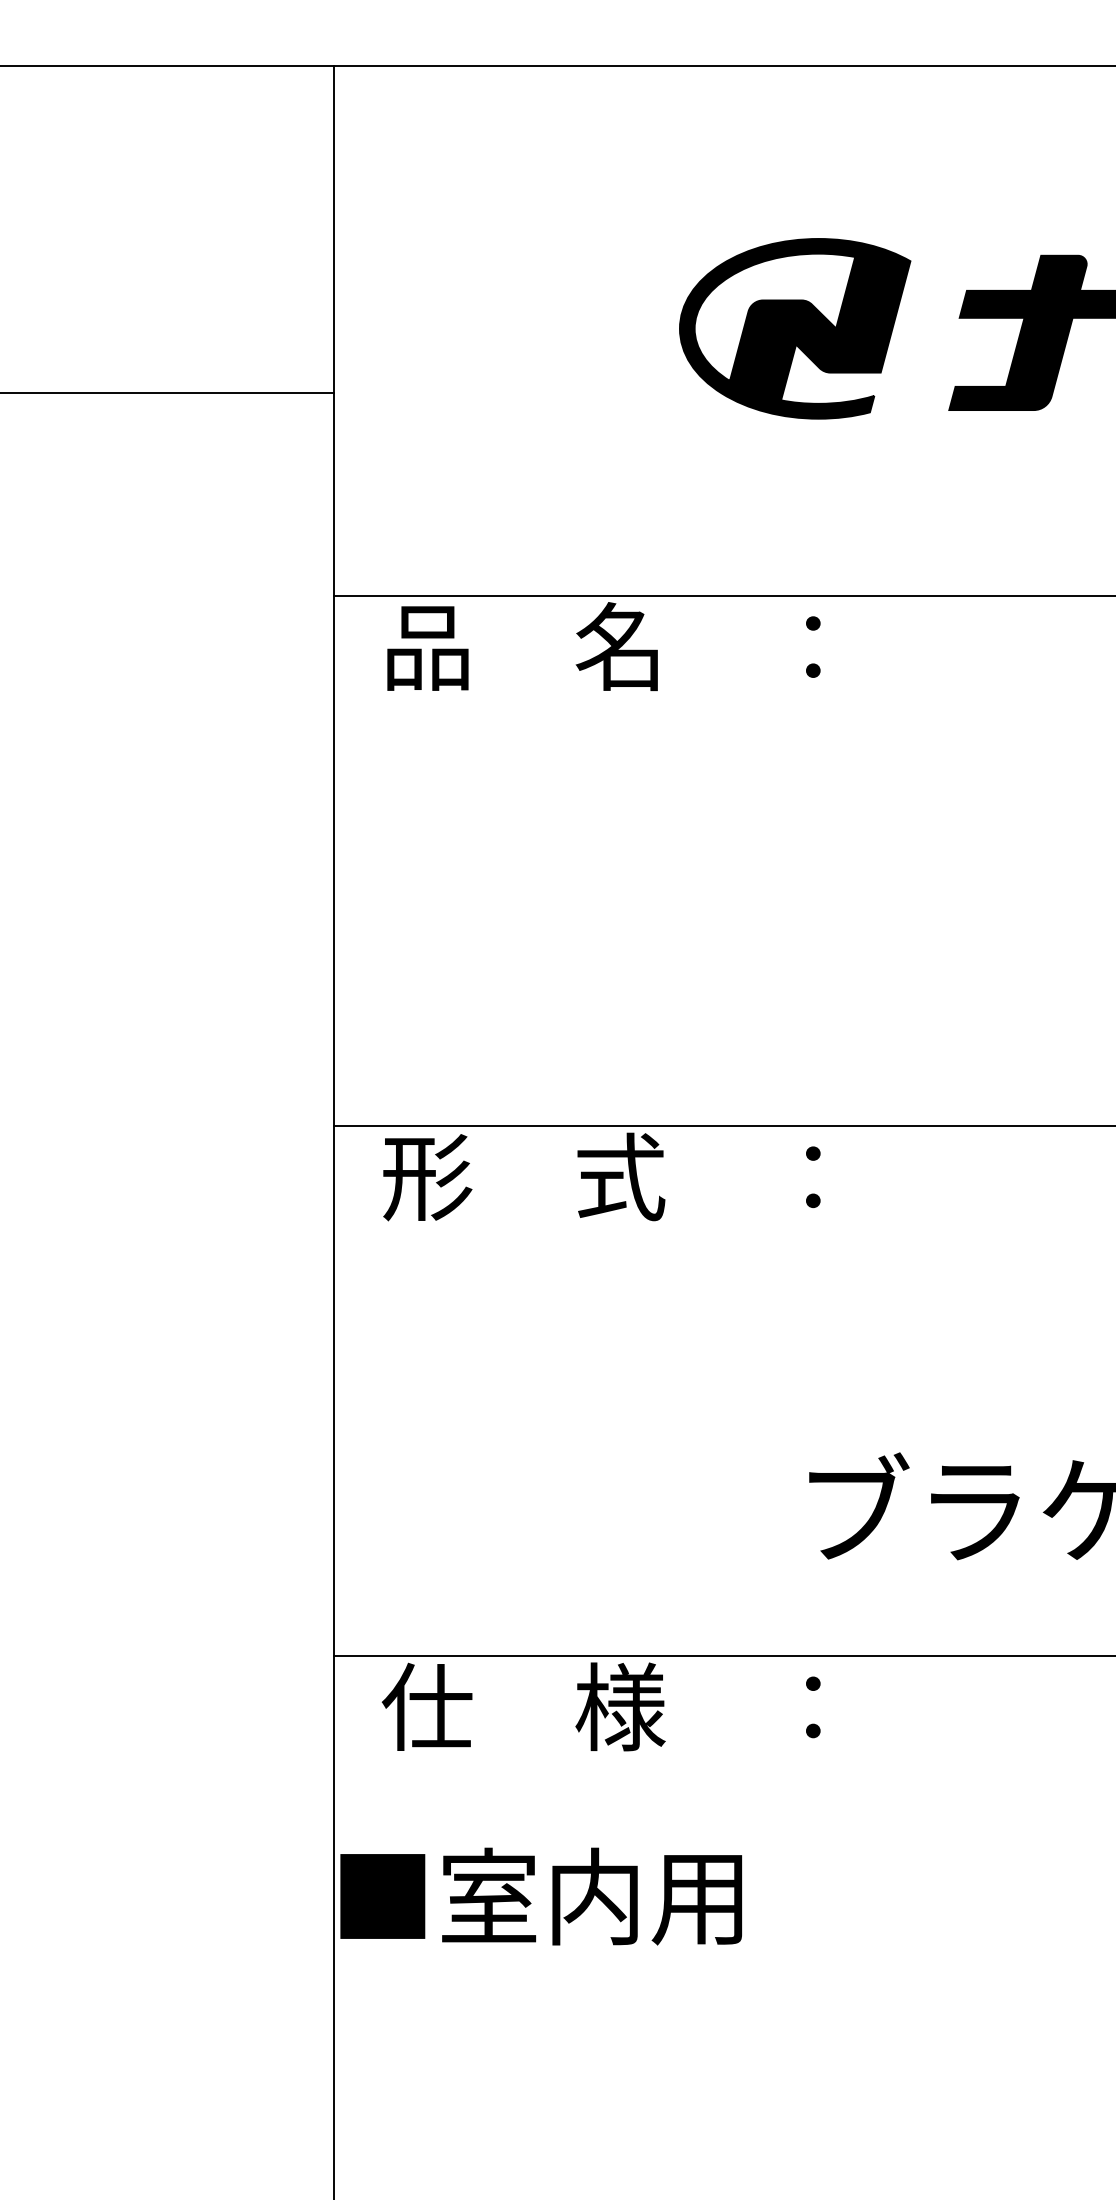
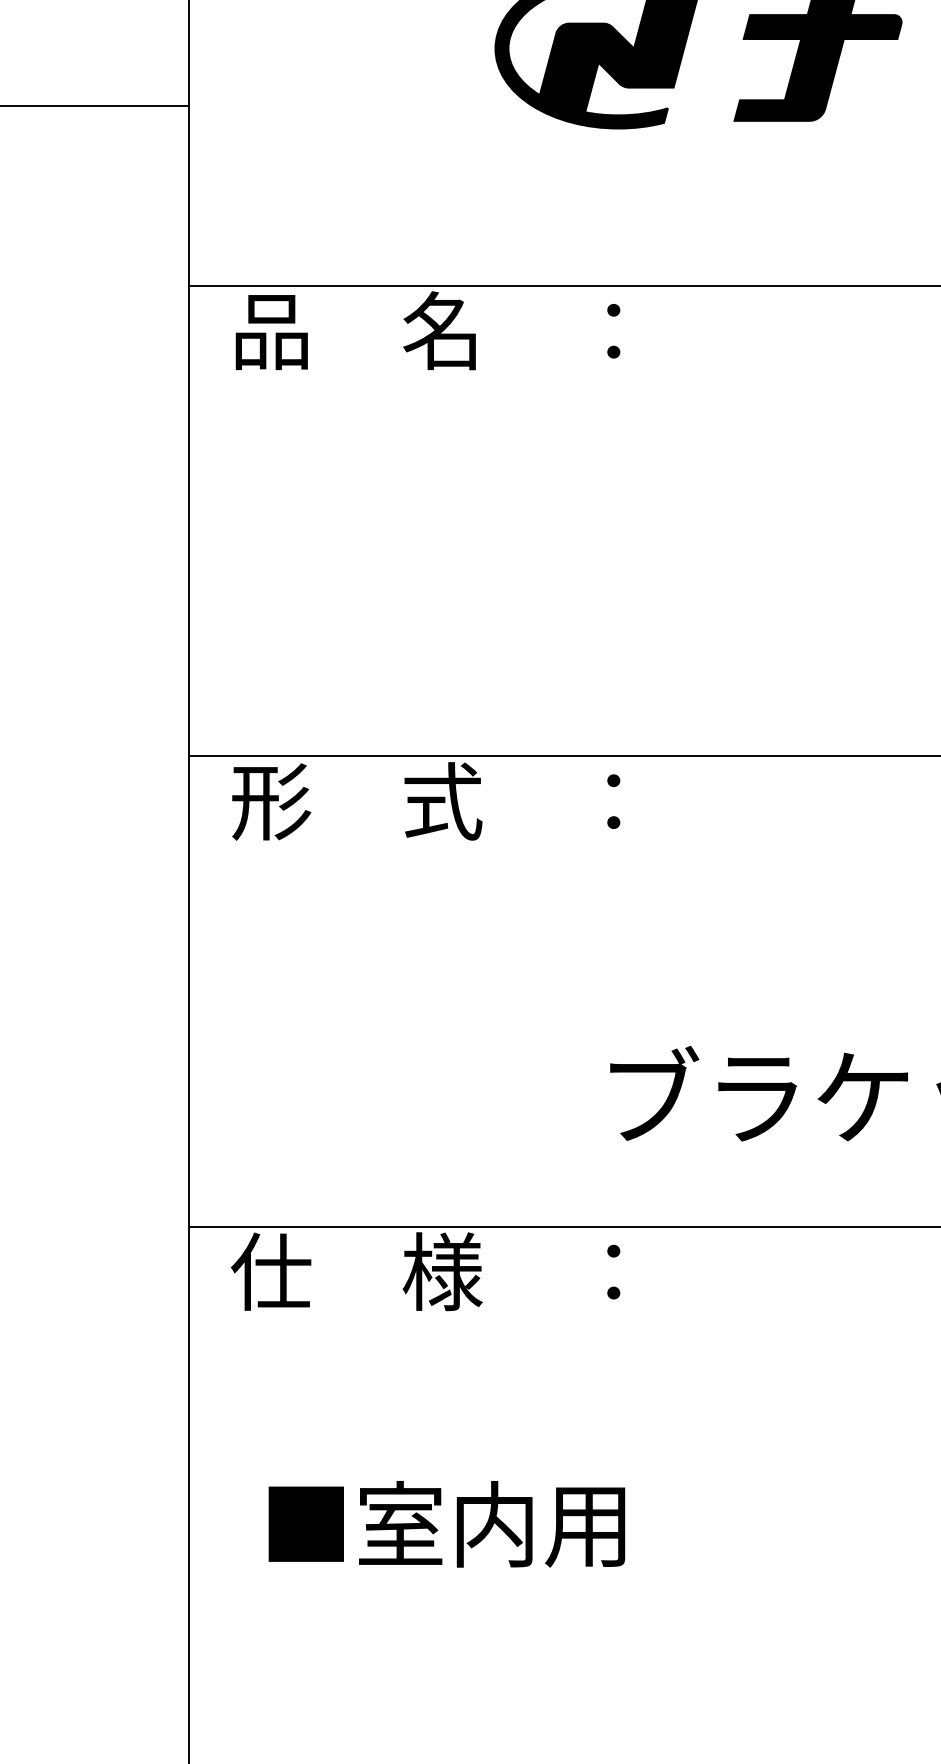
text: (541, 1896) -> (447, 1524), moved

